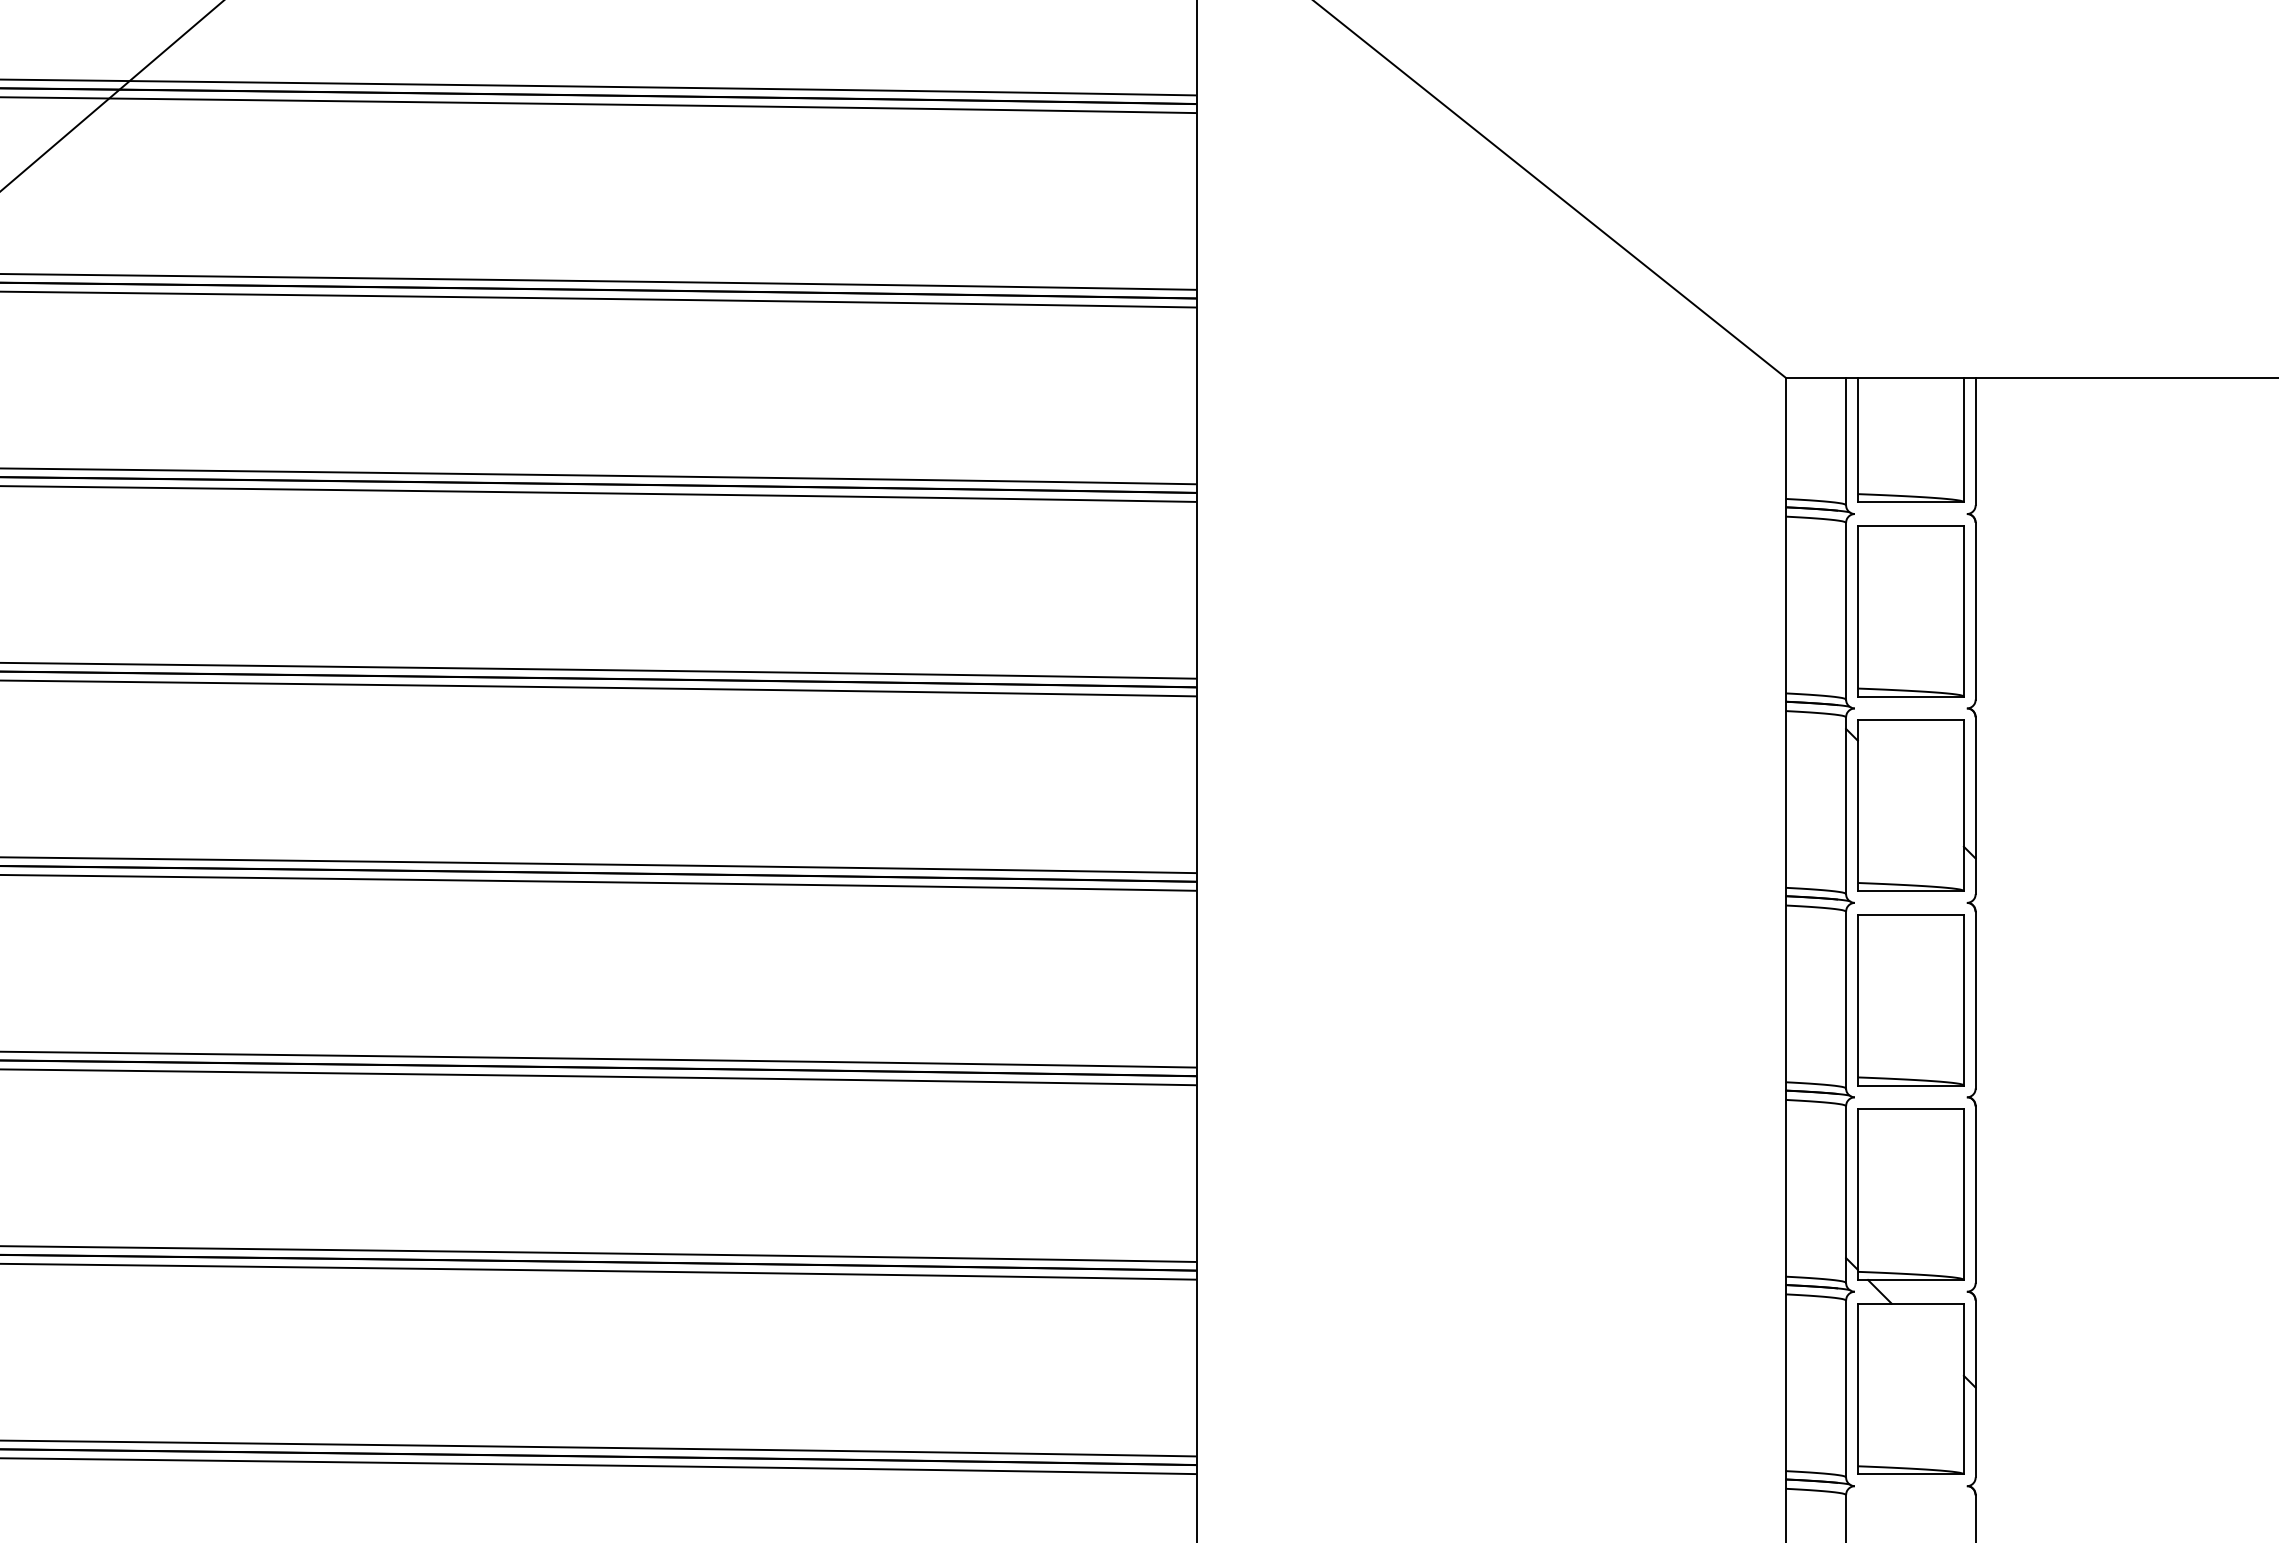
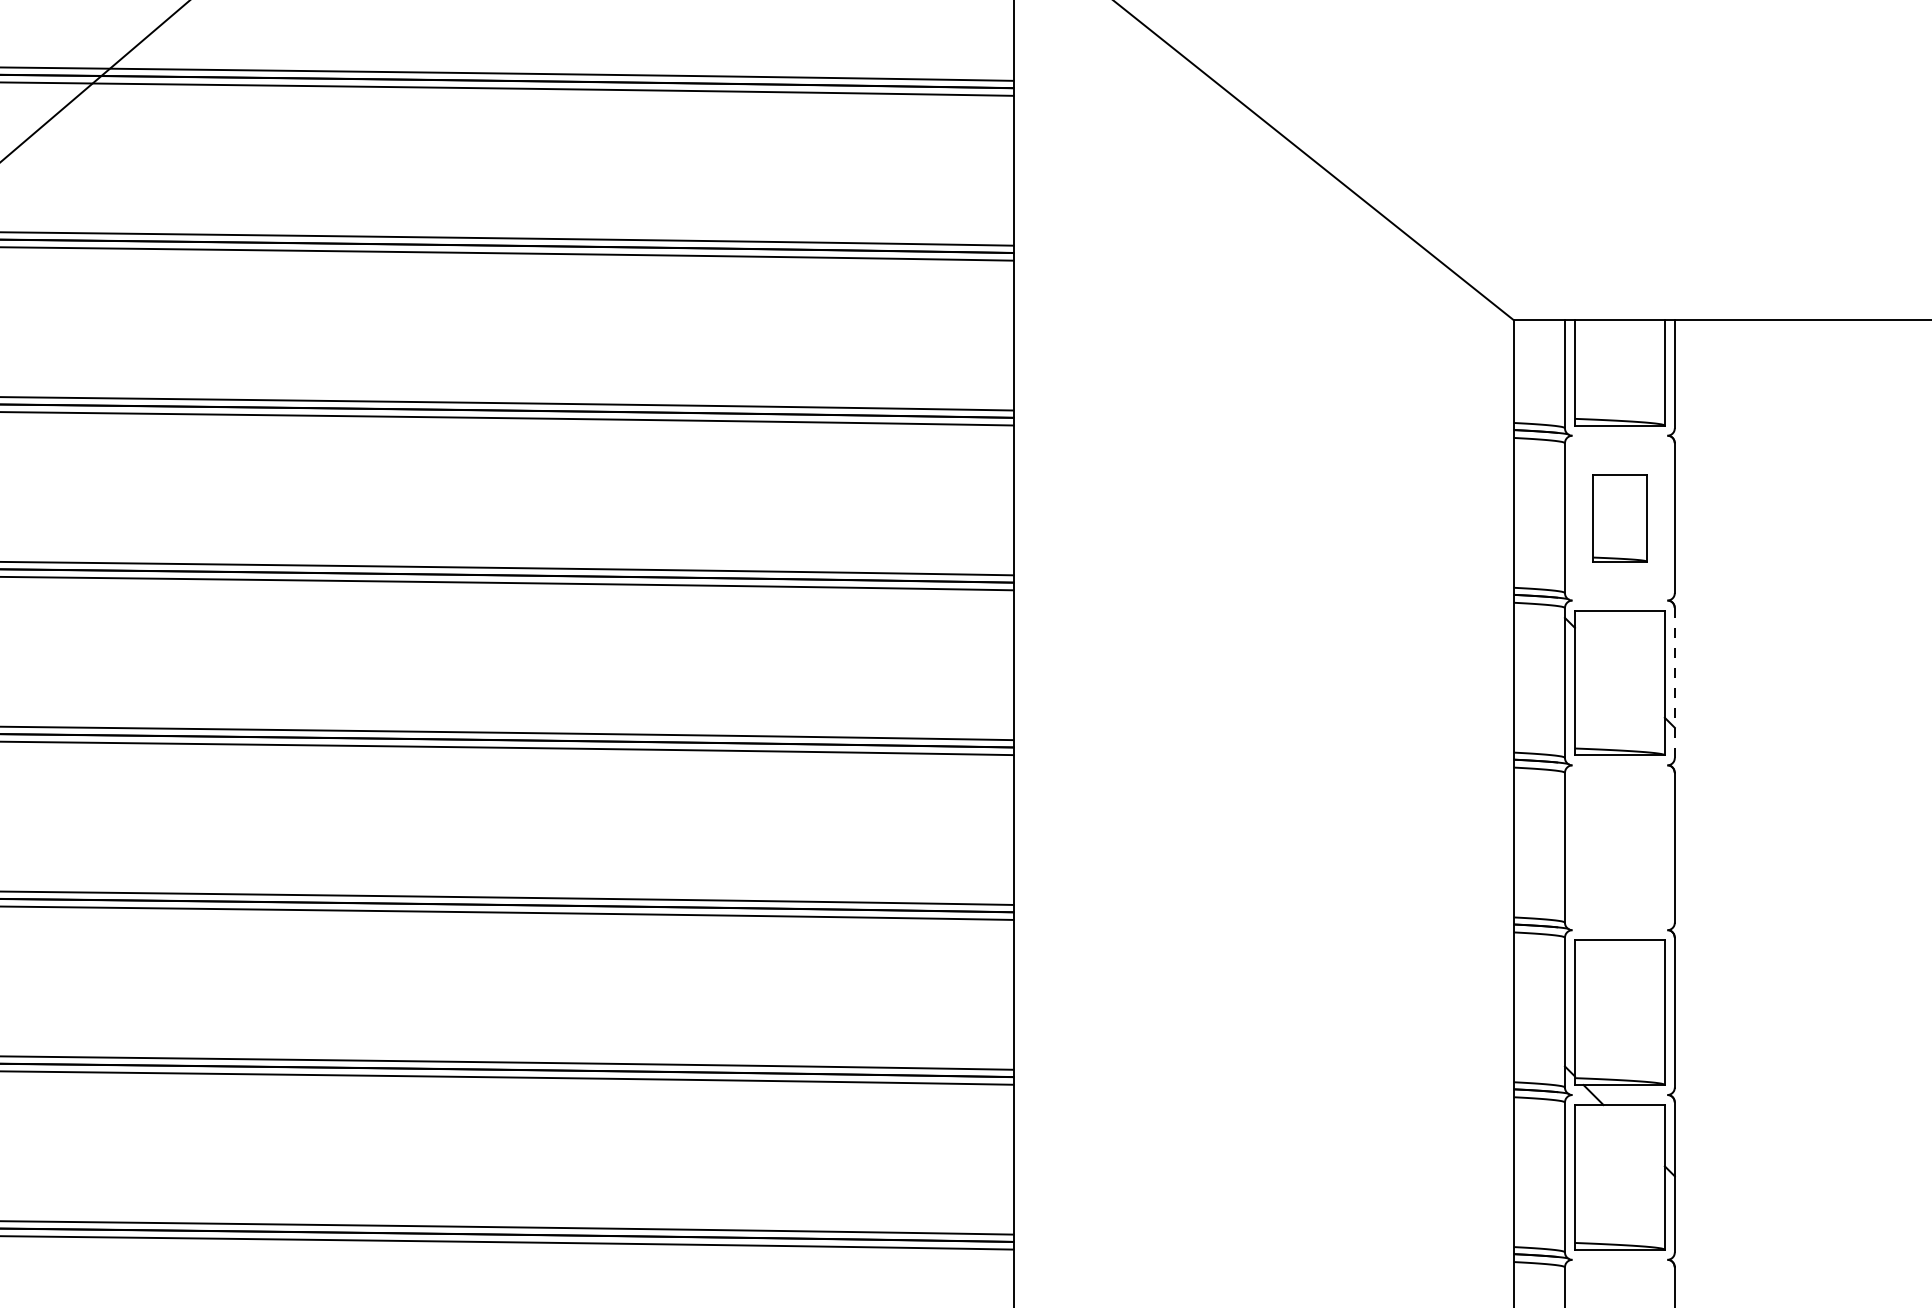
part: (1910, 611) -> (1619, 518), size x0.6
line: (1975, 806) -> (1674, 683), solid -> dashed
part: (1910, 1000) -> (1619, 848), removed

